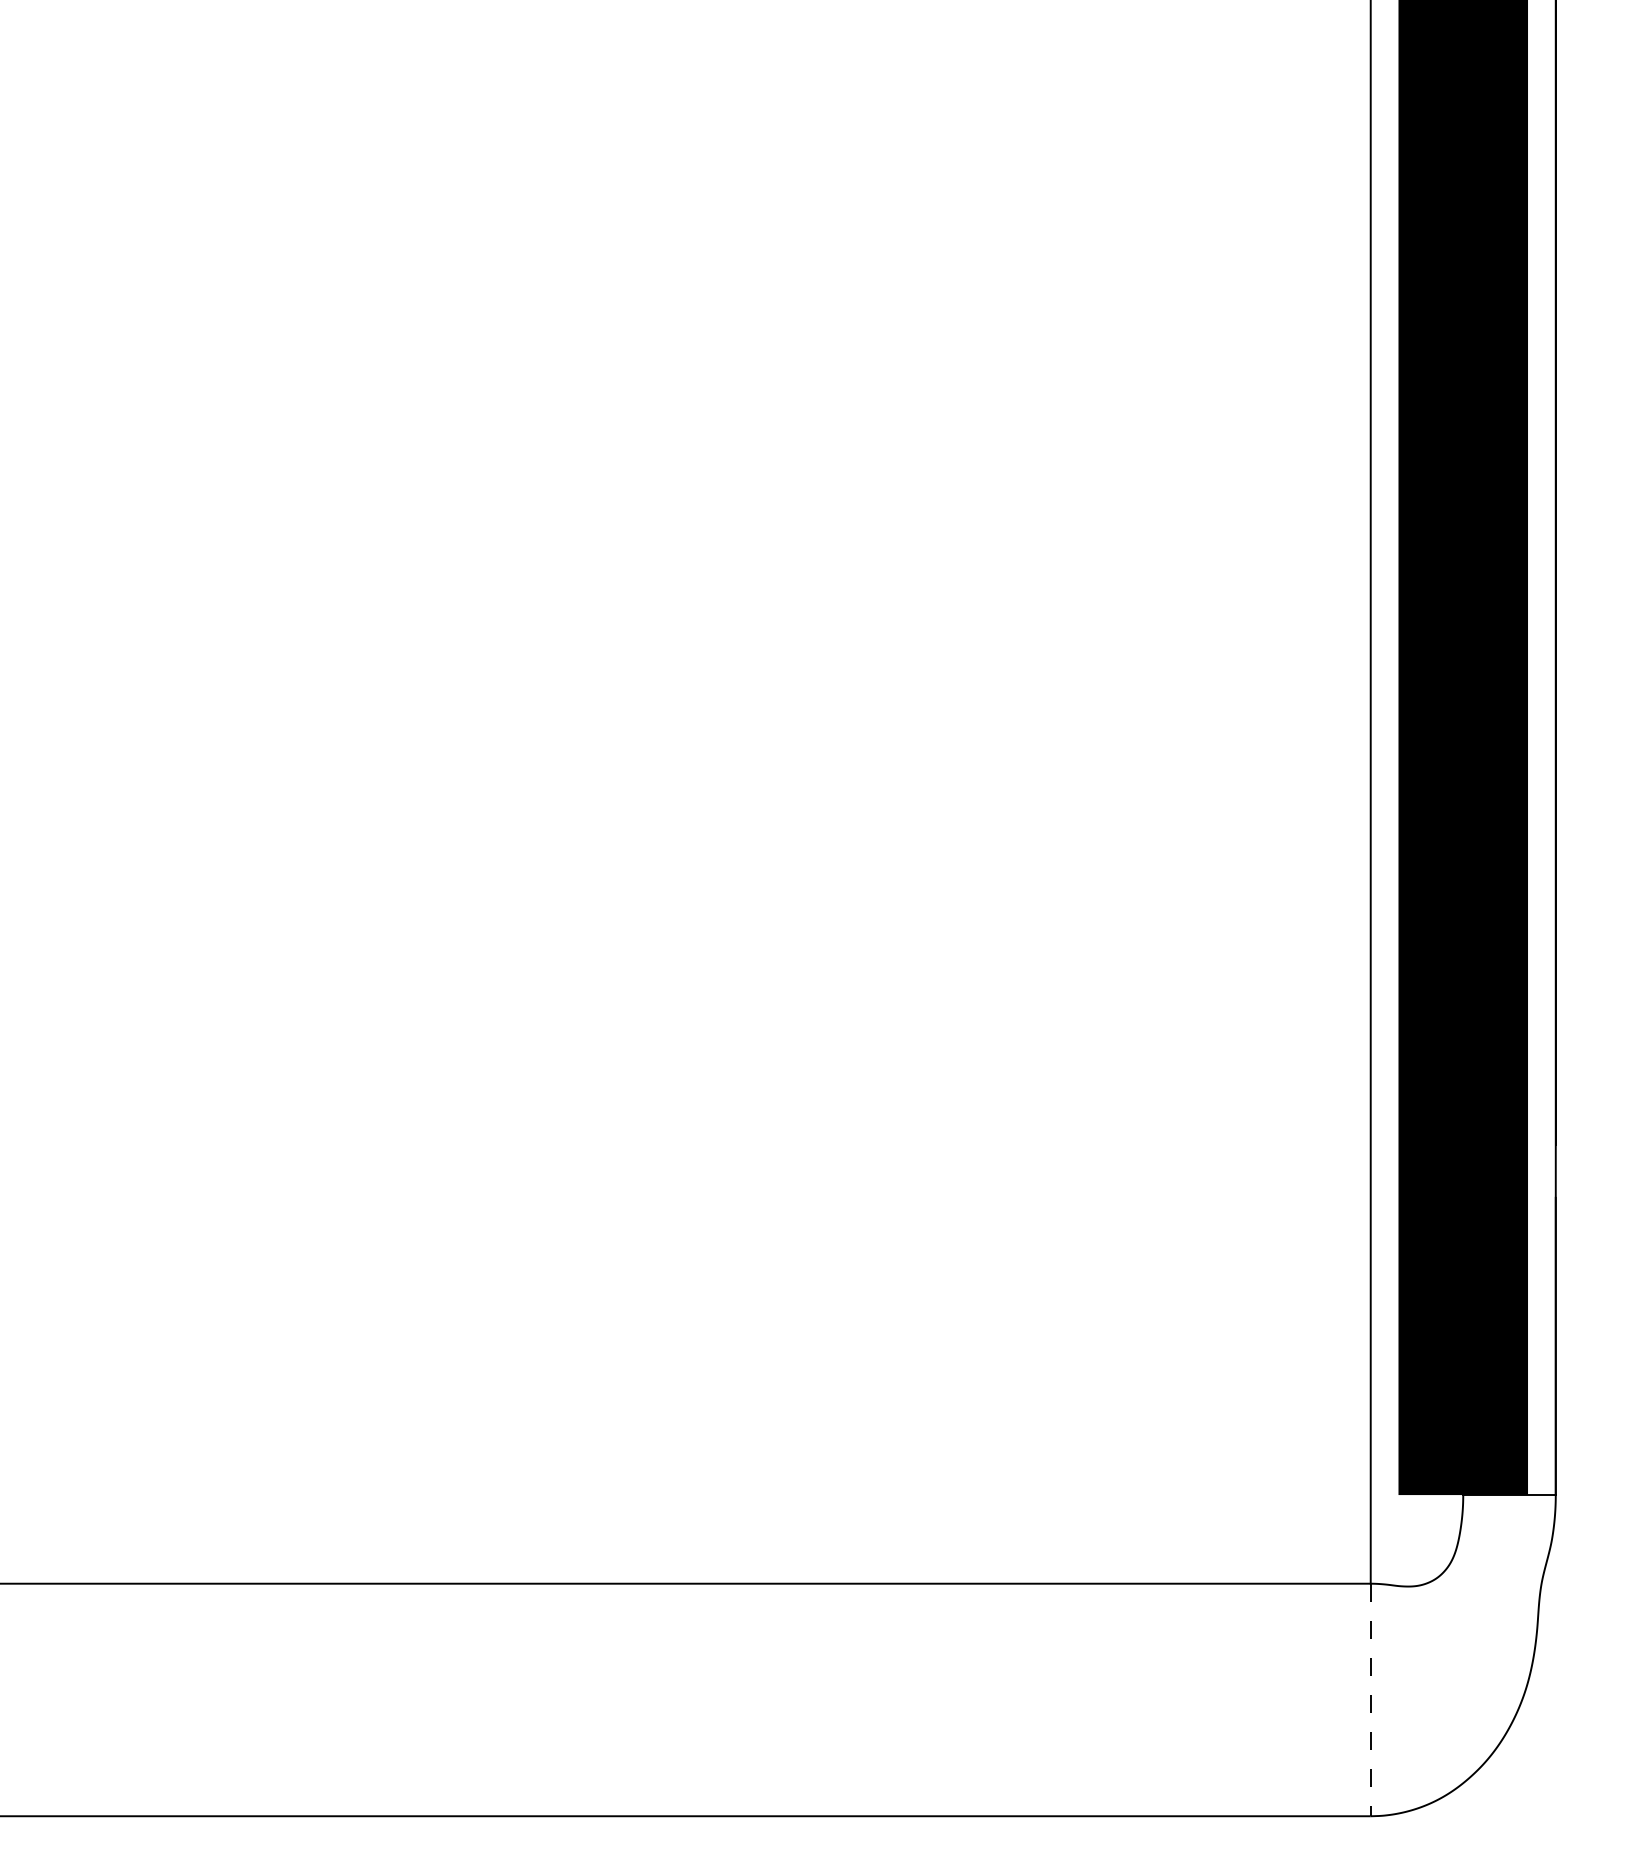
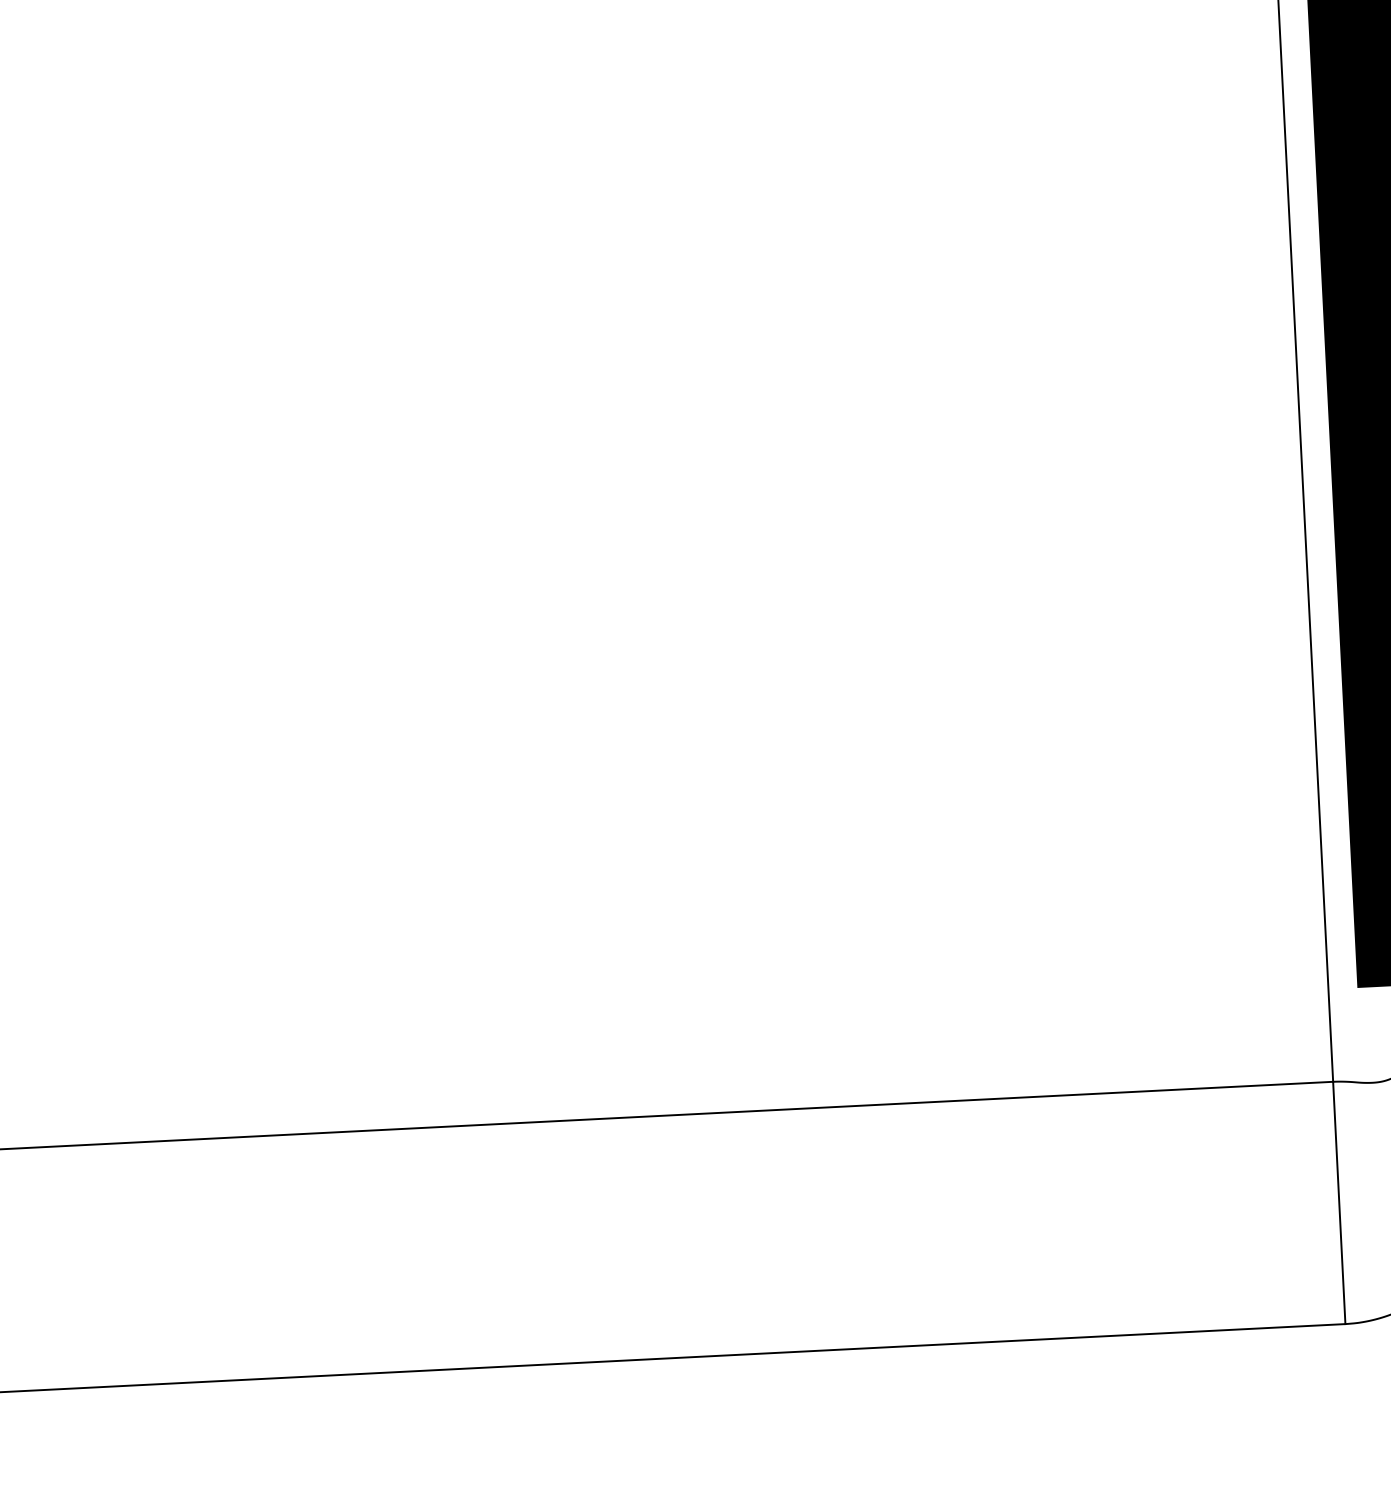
line: (1370, 1700) -> (1339, 1203), dashed -> solid

